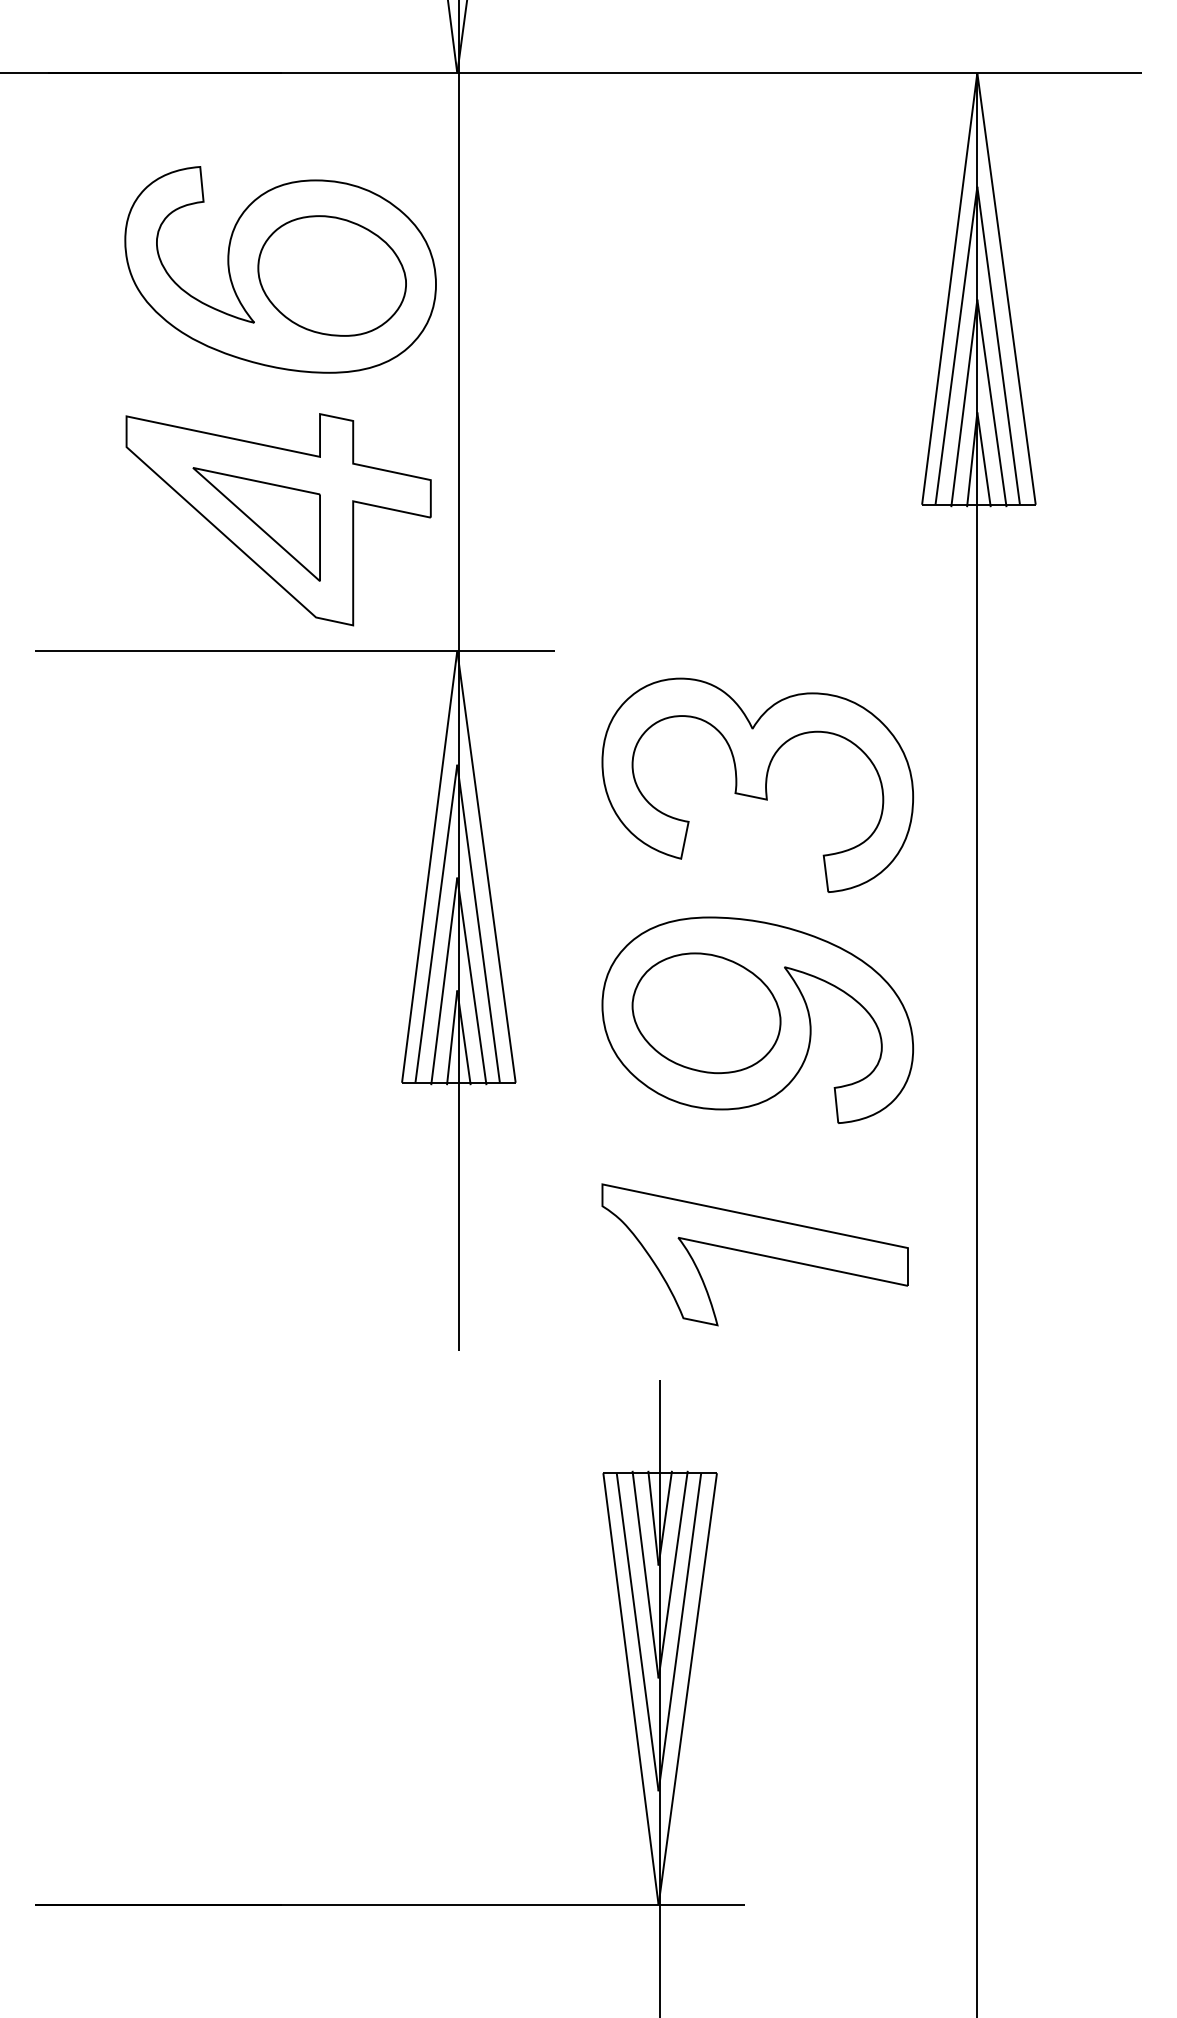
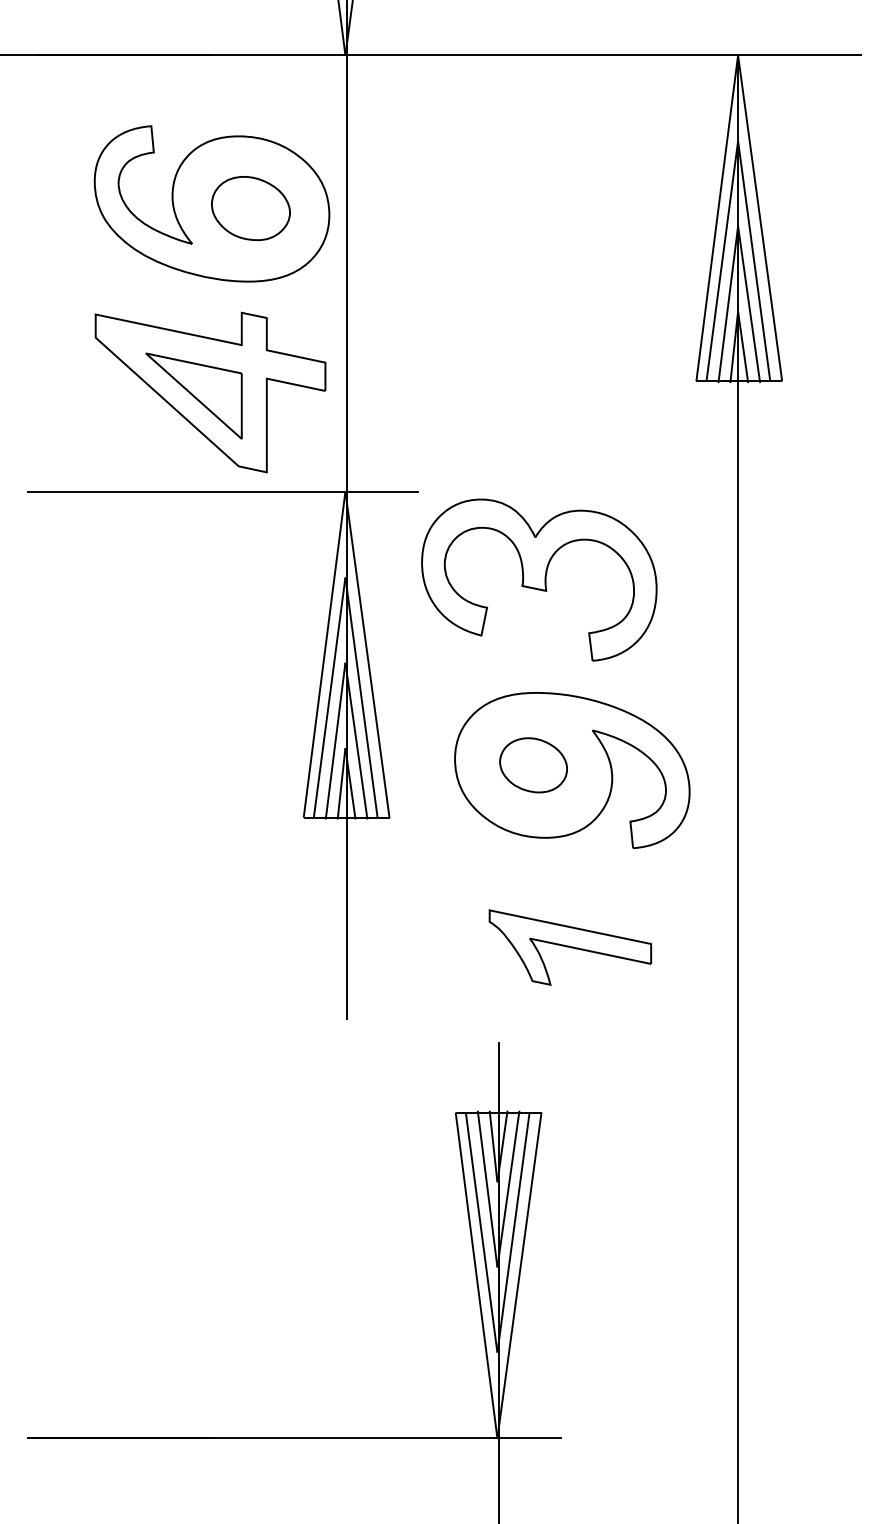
part: (331, 275) -> (250, 208), size x0.7
part: (758, 784) -> (539, 579), moved
part: (706, 1013) -> (533, 765), size x0.6
part: (755, 1254) -> (570, 947), size x0.7

